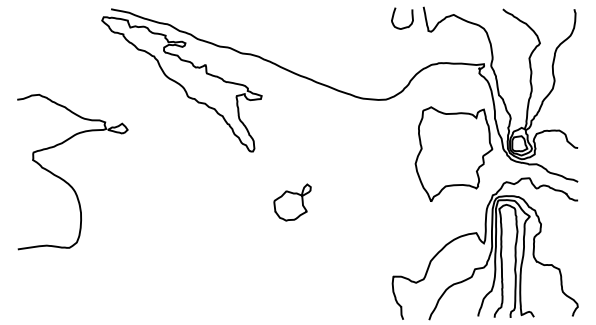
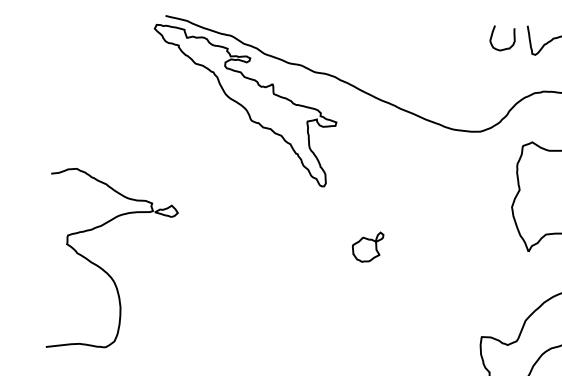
part: (64, 179) -> (102, 267), moved
part: (292, 202) -> (367, 247), size x0.71

